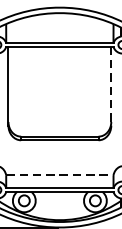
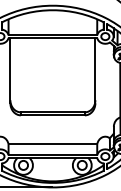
line: (111, 86) -> (95, 70), dashed -> solid
line: (60, 175) -> (53, 144), dashed -> solid

